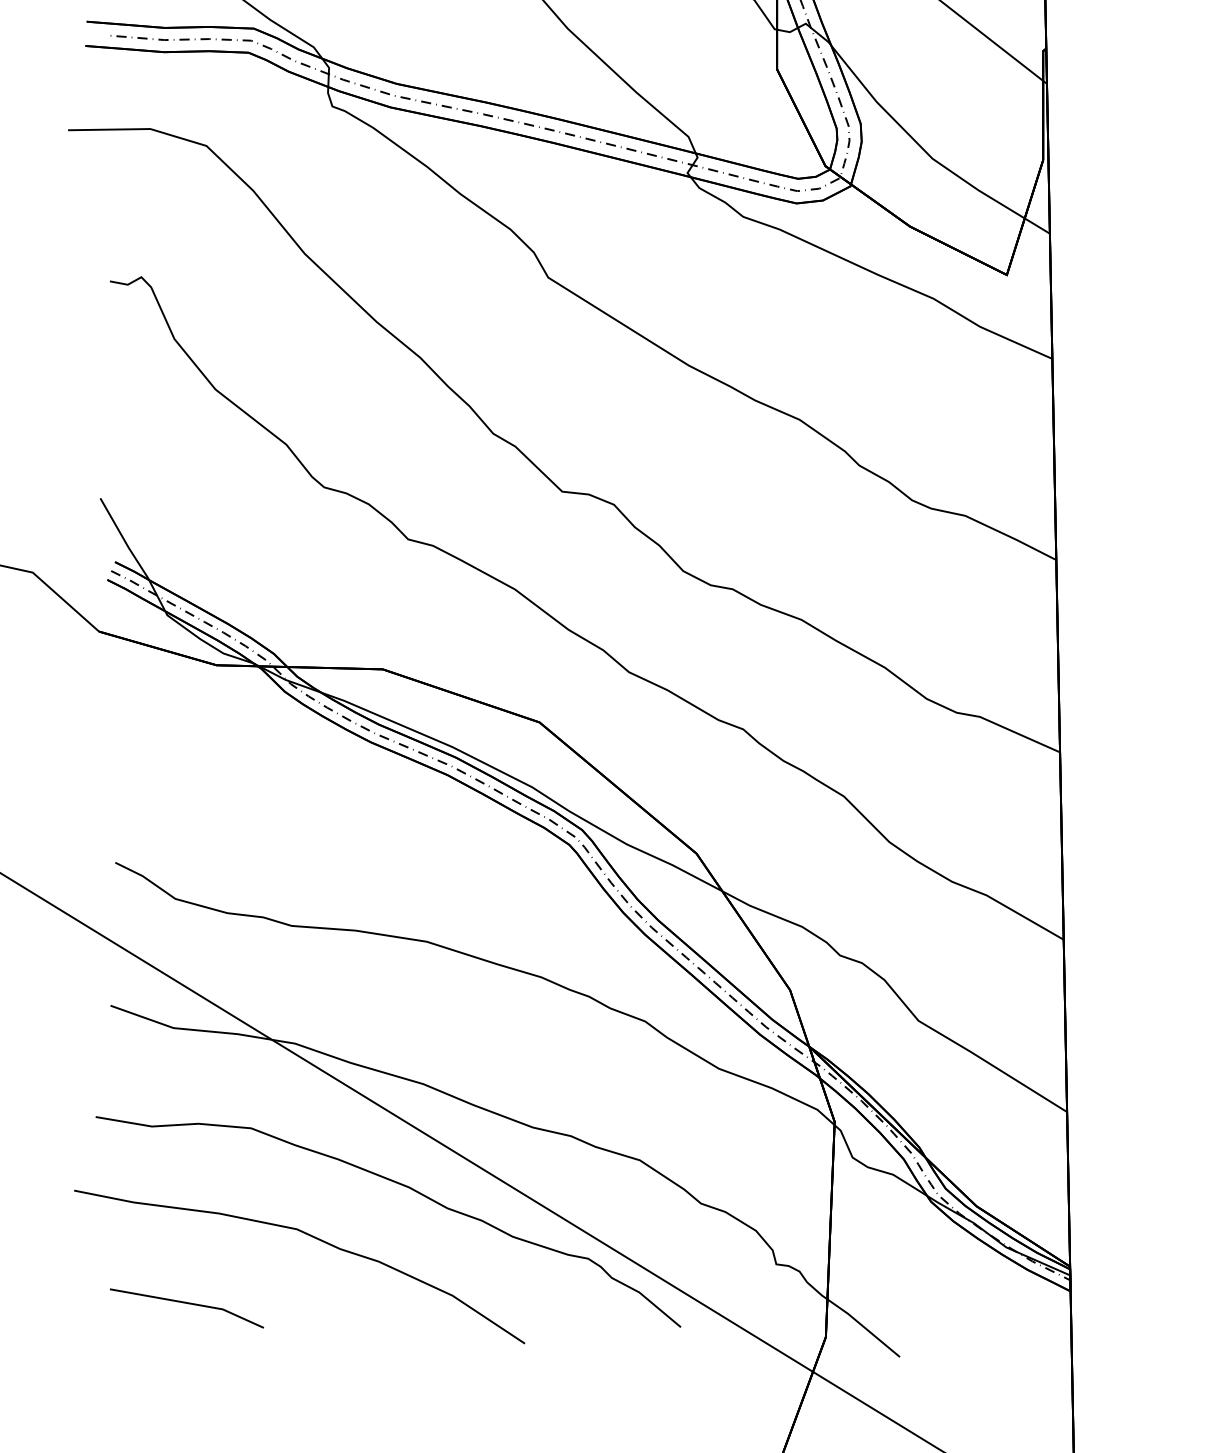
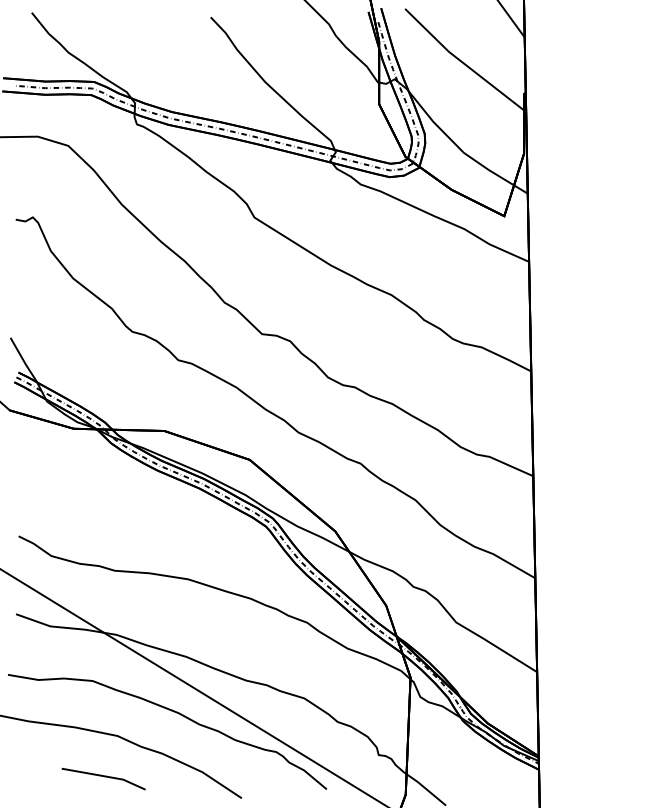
line: (188, 1305) -> (104, 777), moved

